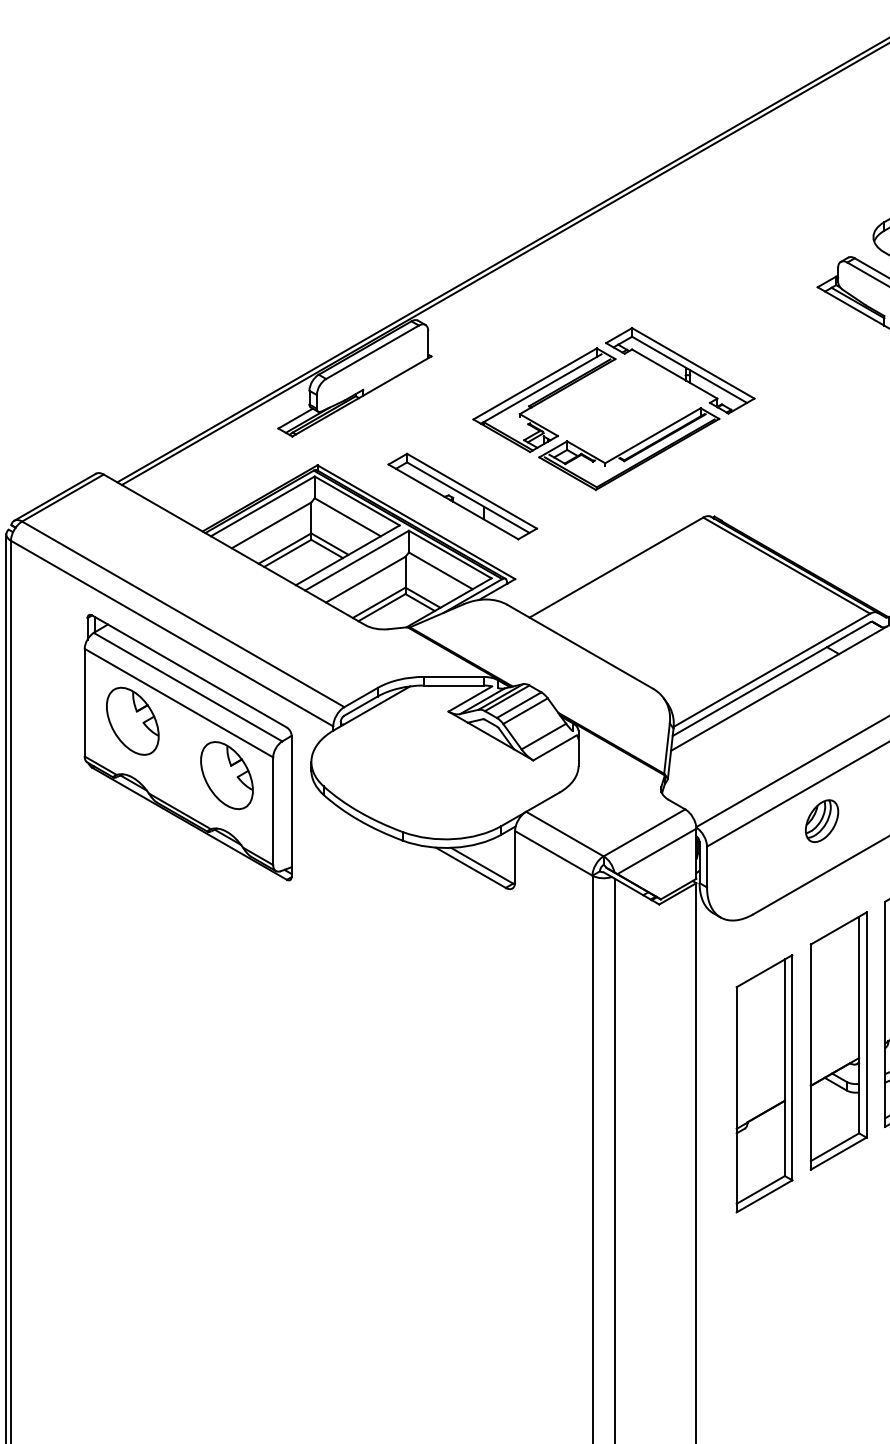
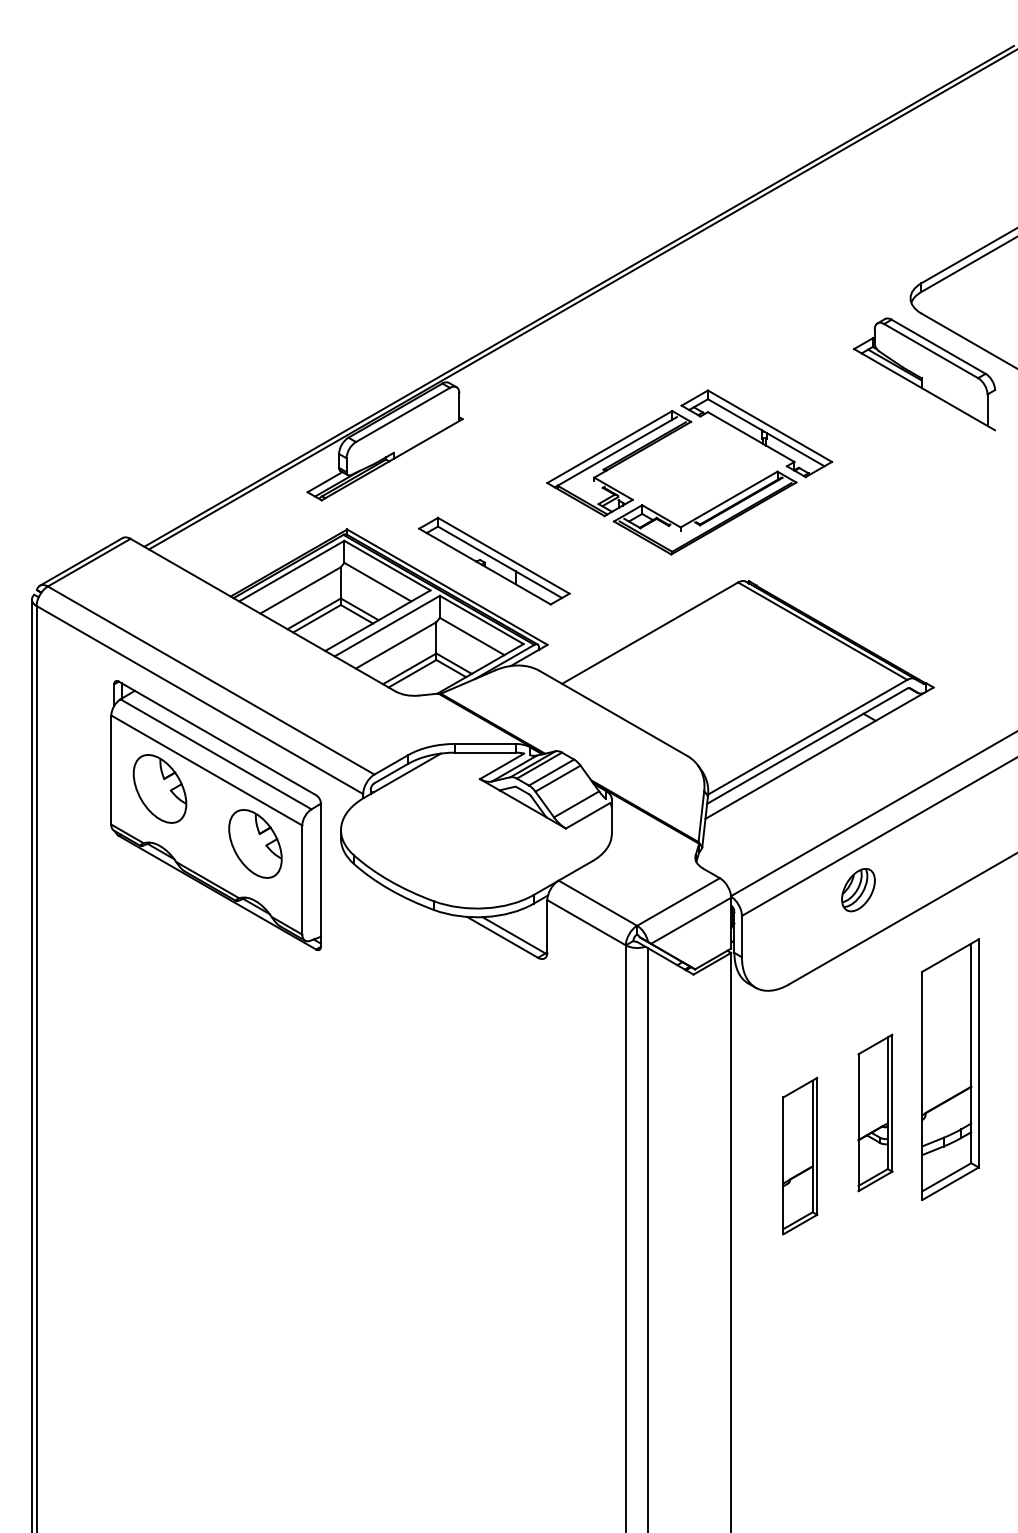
part: (591, 374) -> (666, 437), moved
part: (838, 1040) -> (875, 1112), size x0.6
part: (764, 1083) -> (800, 1155), size x0.6

